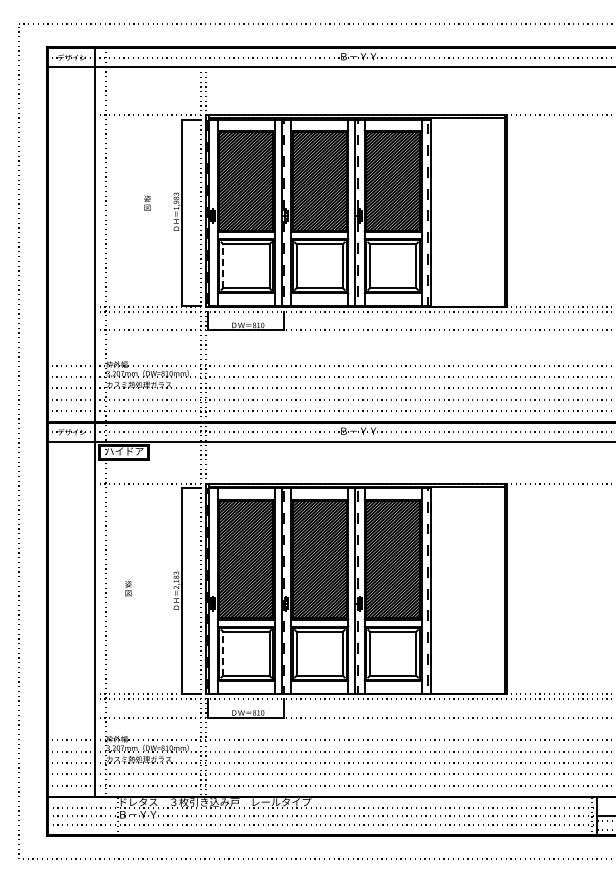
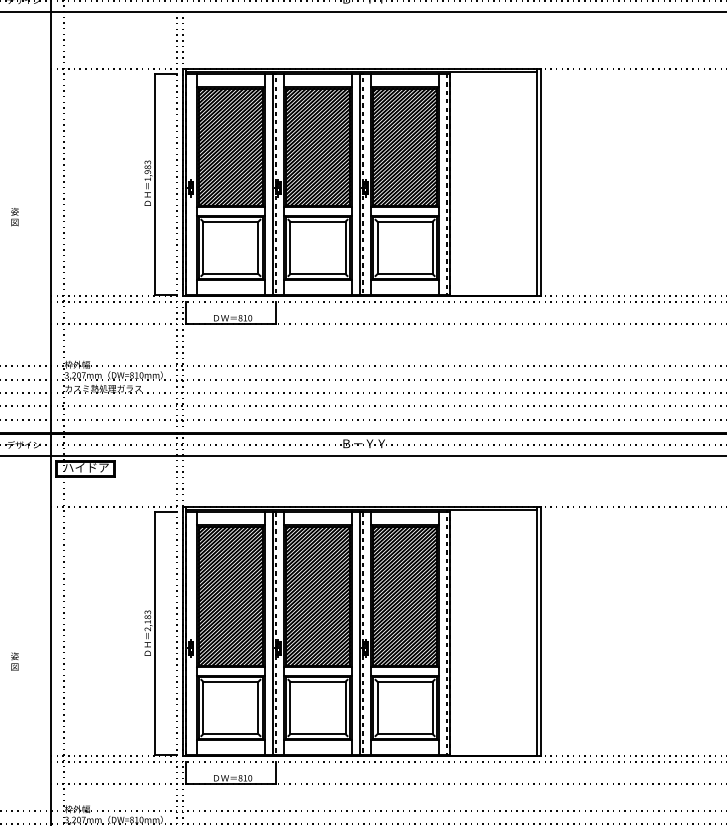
text: (147, 202) -> (14, 216), moved
line: (223, 265) -> (203, 247), dashed -> solid
text: (128, 588) -> (14, 661), moved
line: (223, 653) -> (203, 707), dashed -> solid

